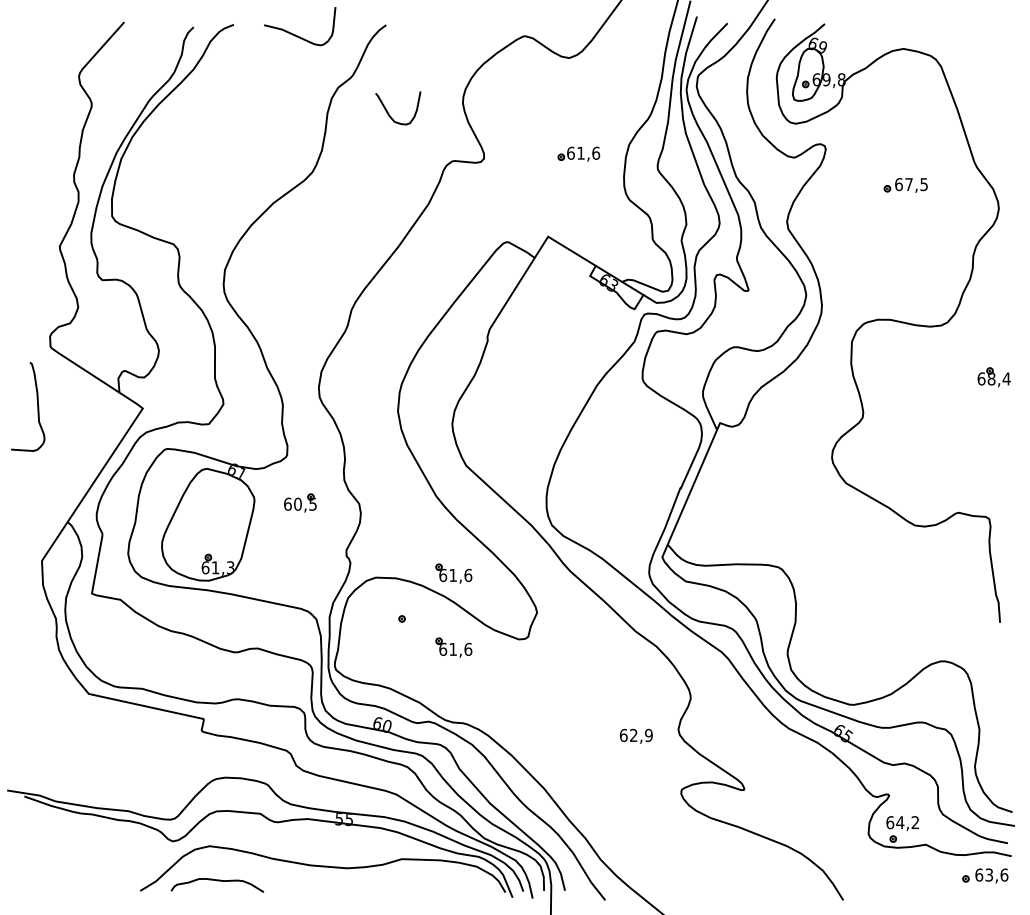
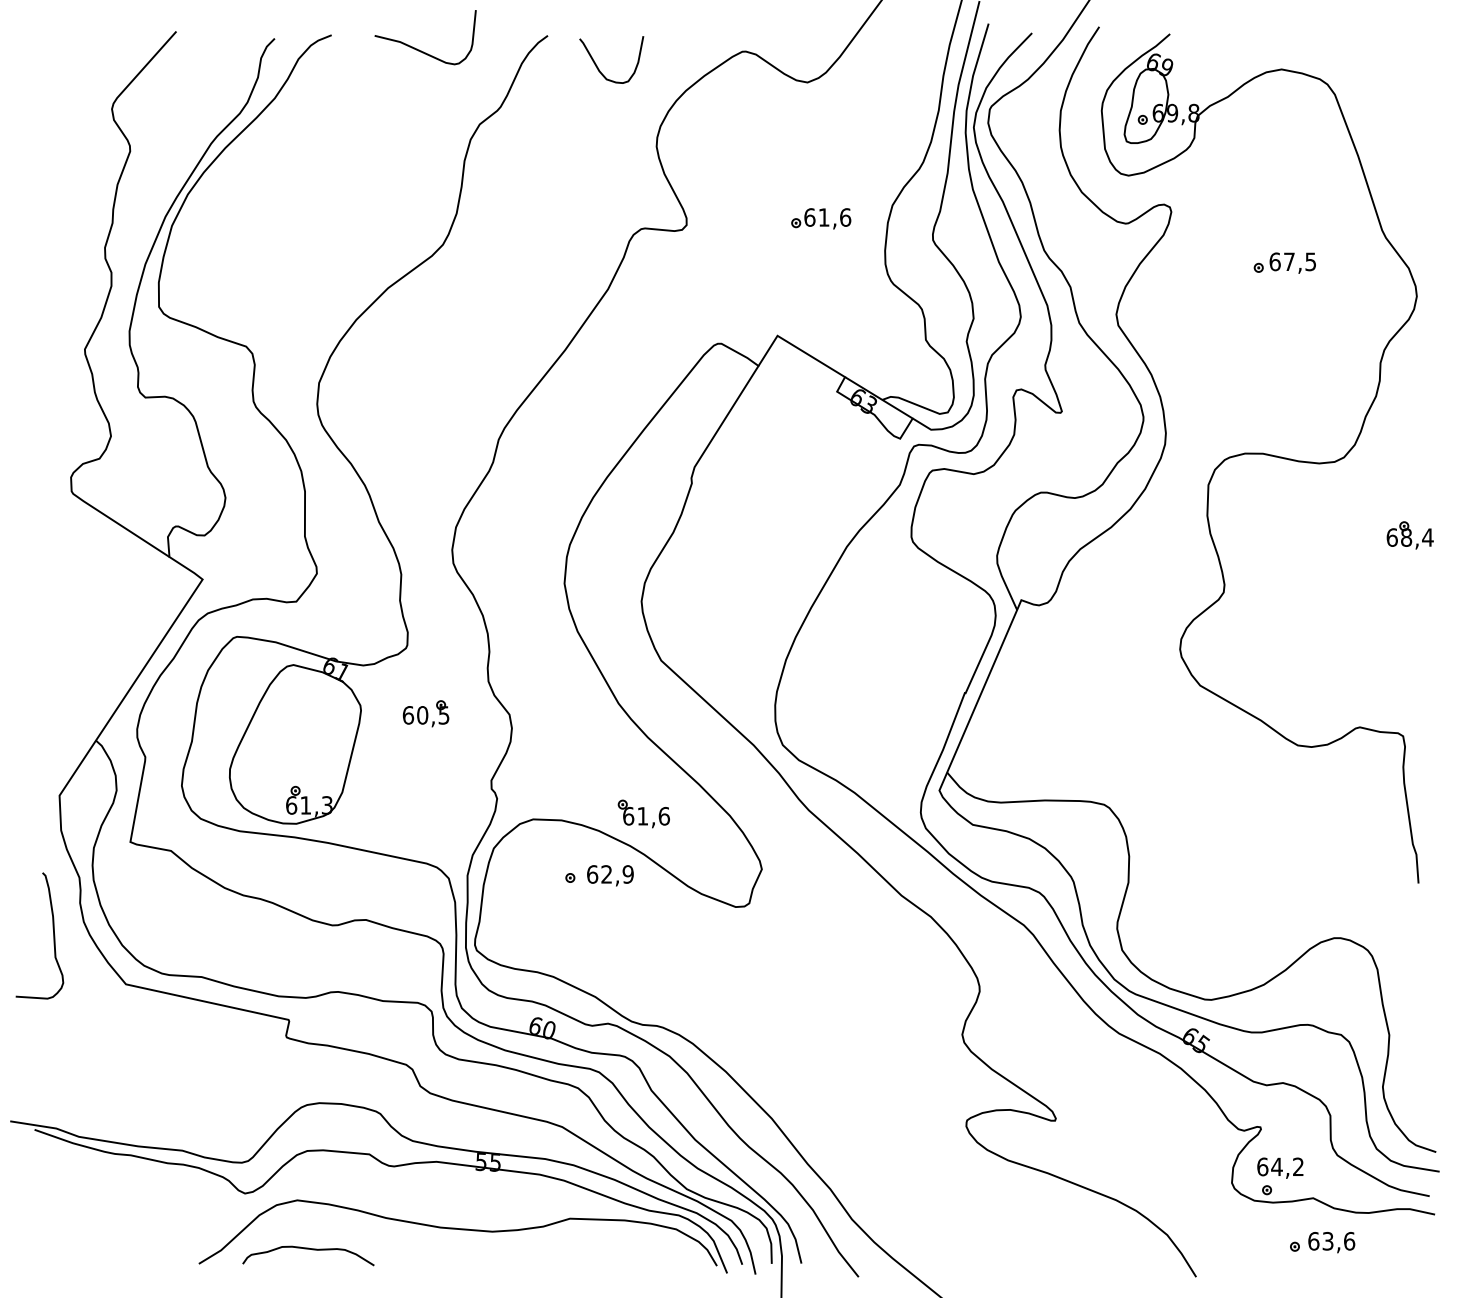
curve: (389, 113) -> (599, 67), moved
curve: (37, 406) -> (53, 935), moved
part: (453, 647) -> (643, 918), removed
text: (635, 735) -> (609, 874), moved
part: (985, 875) -> (1322, 1241), moved

